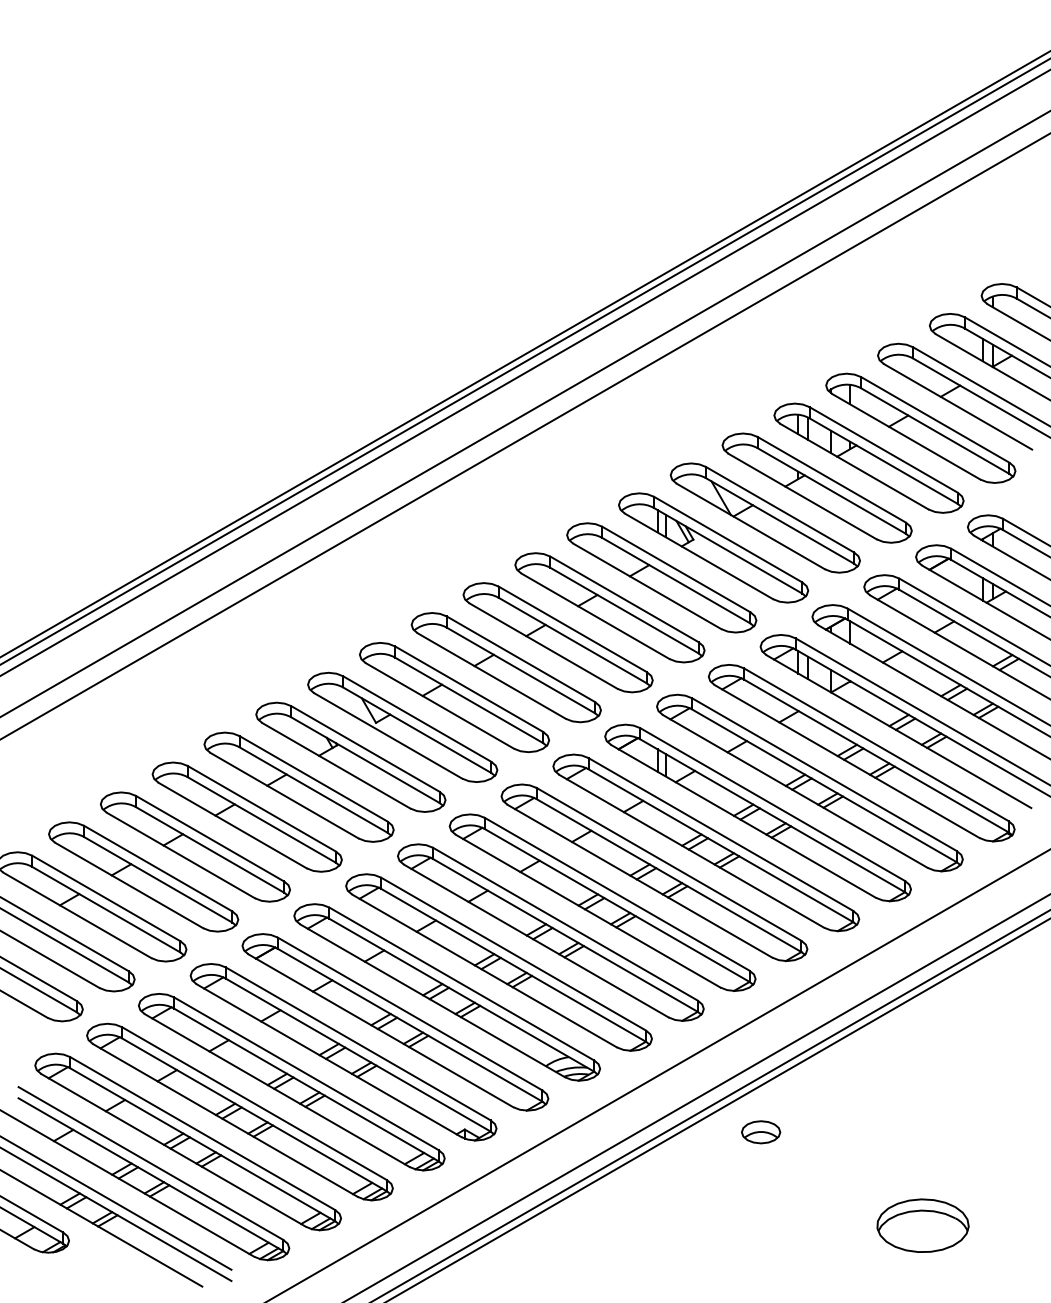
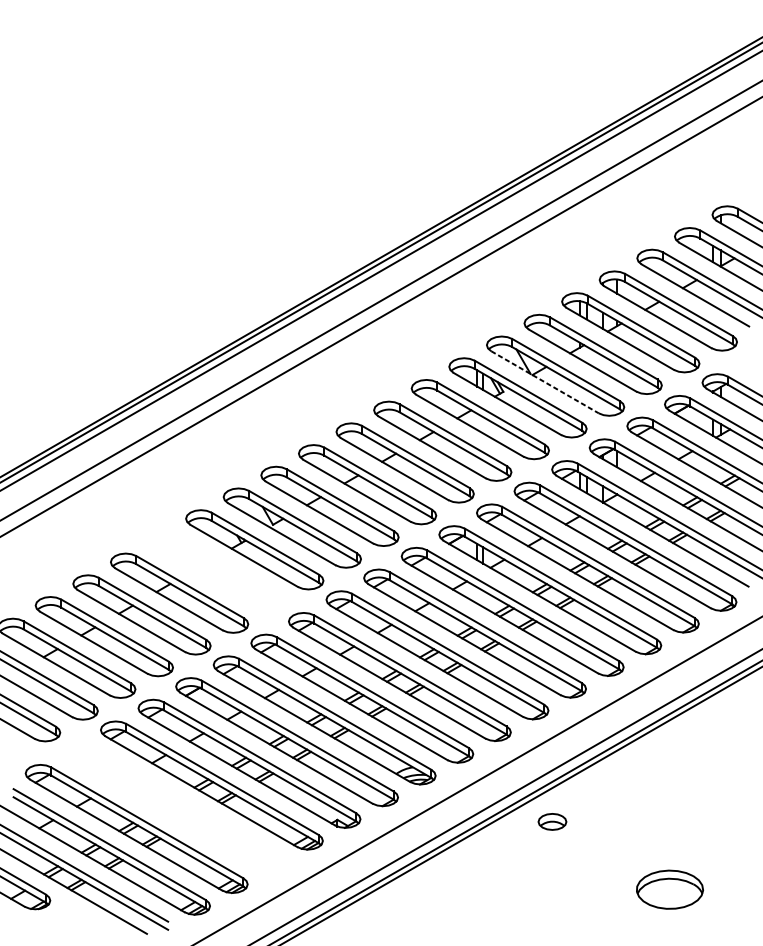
line: (750, 526) -> (544, 382), solid -> dashed
part: (298, 786) -> (216, 570), removed
part: (239, 1111) -> (173, 806), removed

